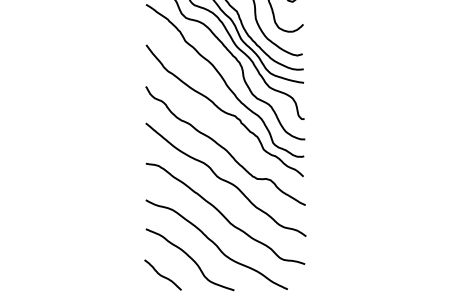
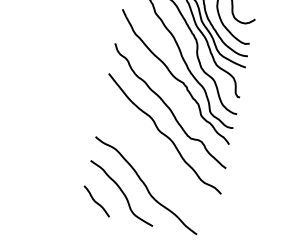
curve: (223, 214) -> (156, 161), removed

